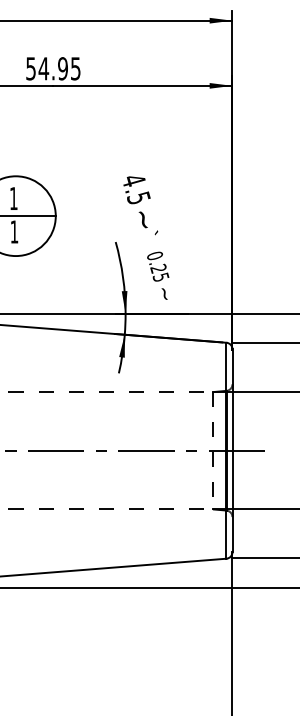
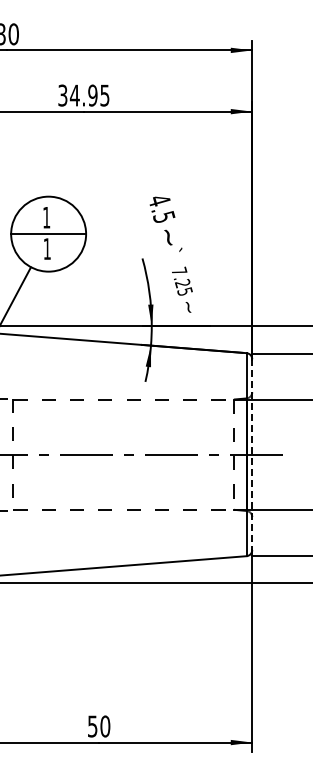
text: (30, 67) -> (62, 94), 54.95 -> 34.95
text: (155, 254) -> (179, 270), 0.25 -> 7.25
line: (232, 451) -> (252, 455), solid -> dashed

